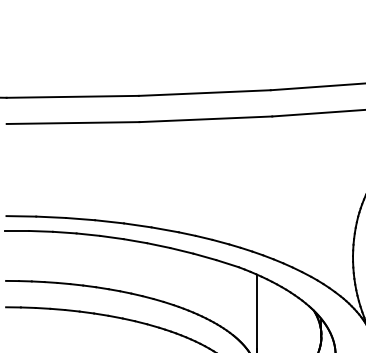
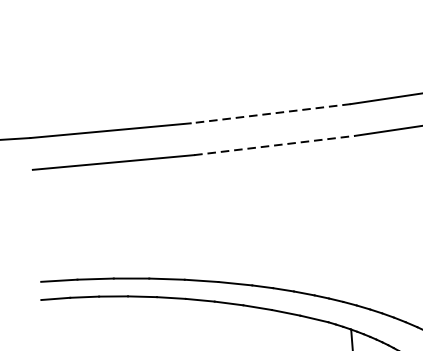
line: (204, 93) -> (270, 114), solid -> dashed
line: (206, 119) -> (275, 145), solid -> dashed

